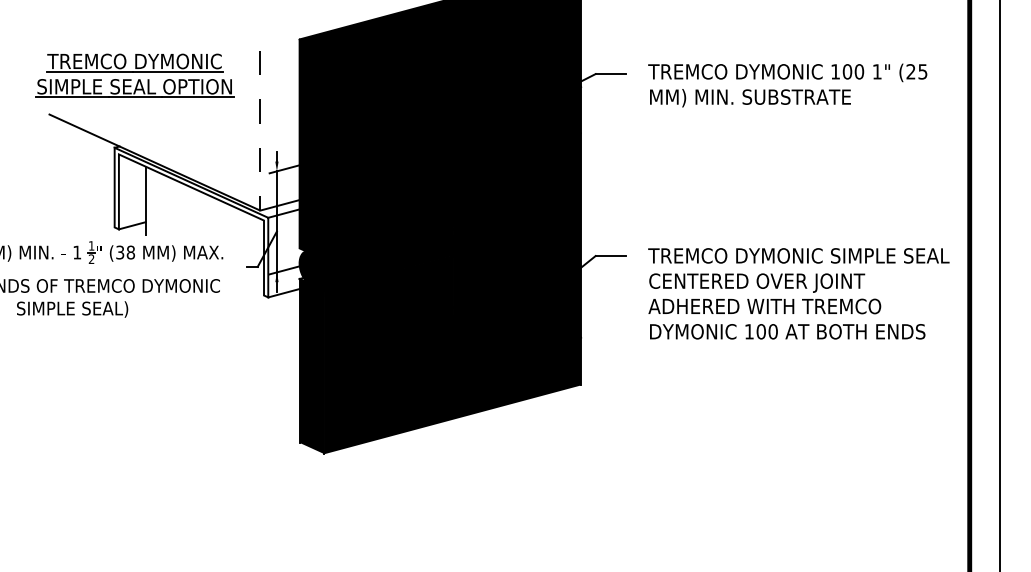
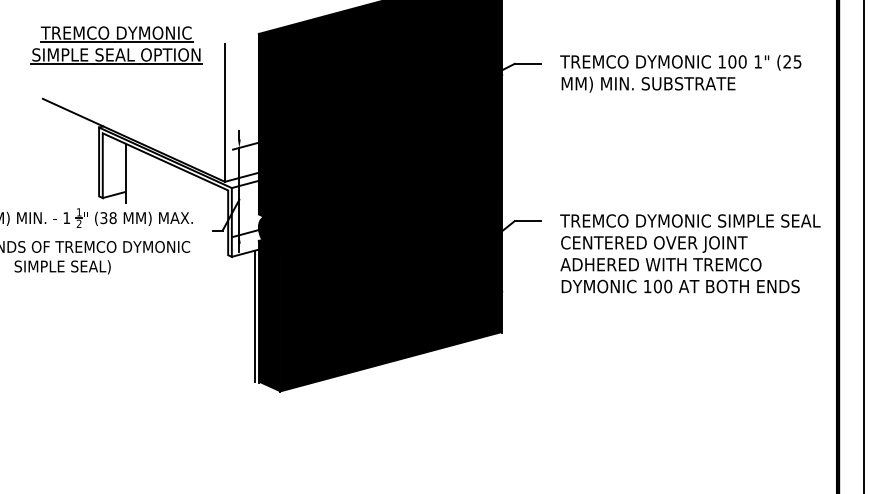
part: (134, 75) -> (116, 45), moved
line: (260, 130) -> (225, 112), dashed -> solid
line: (295, 366) -> (255, 316), added

